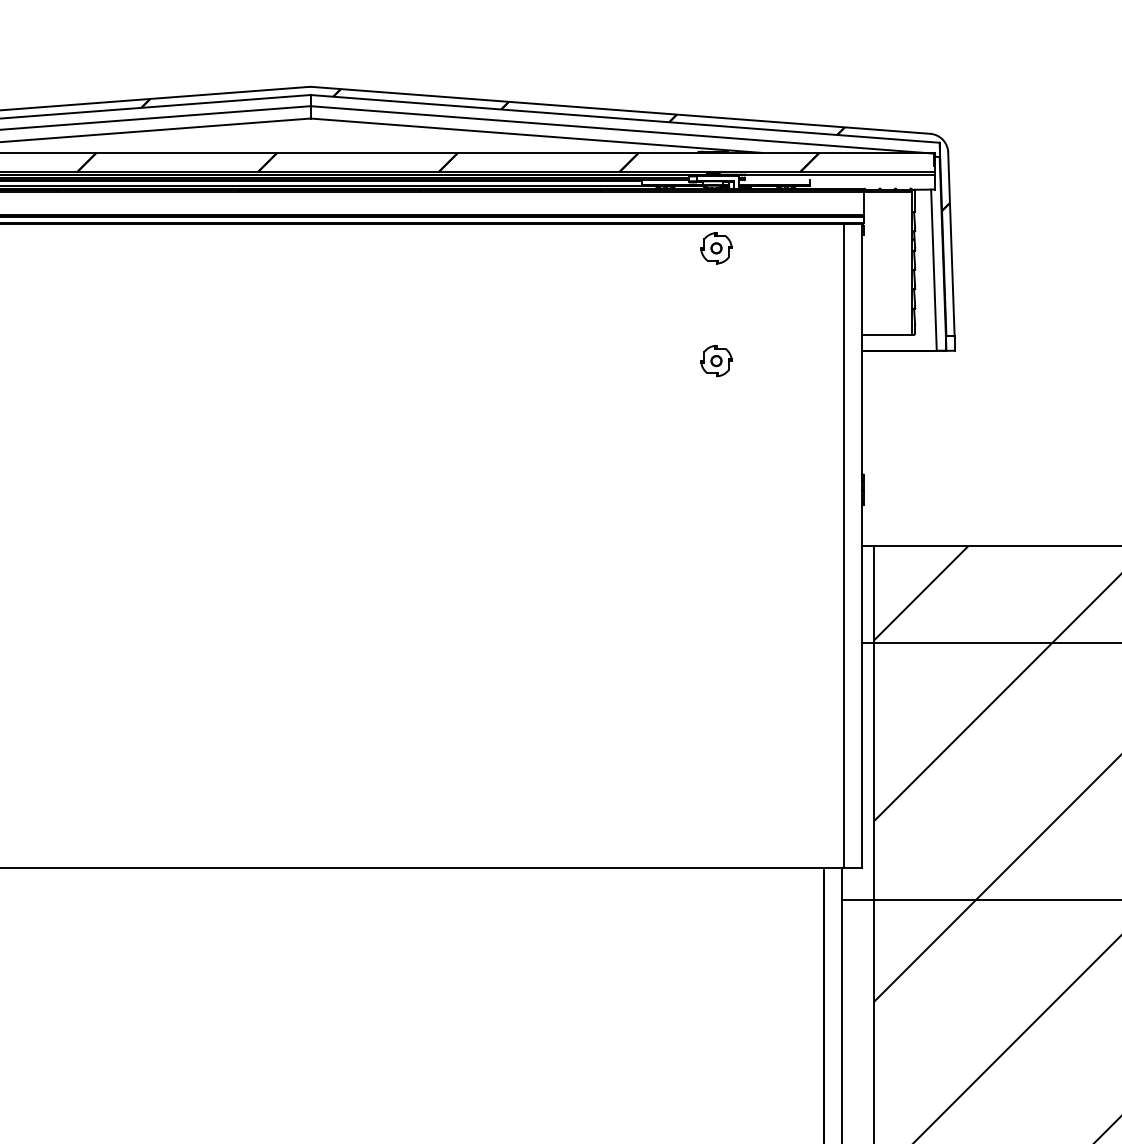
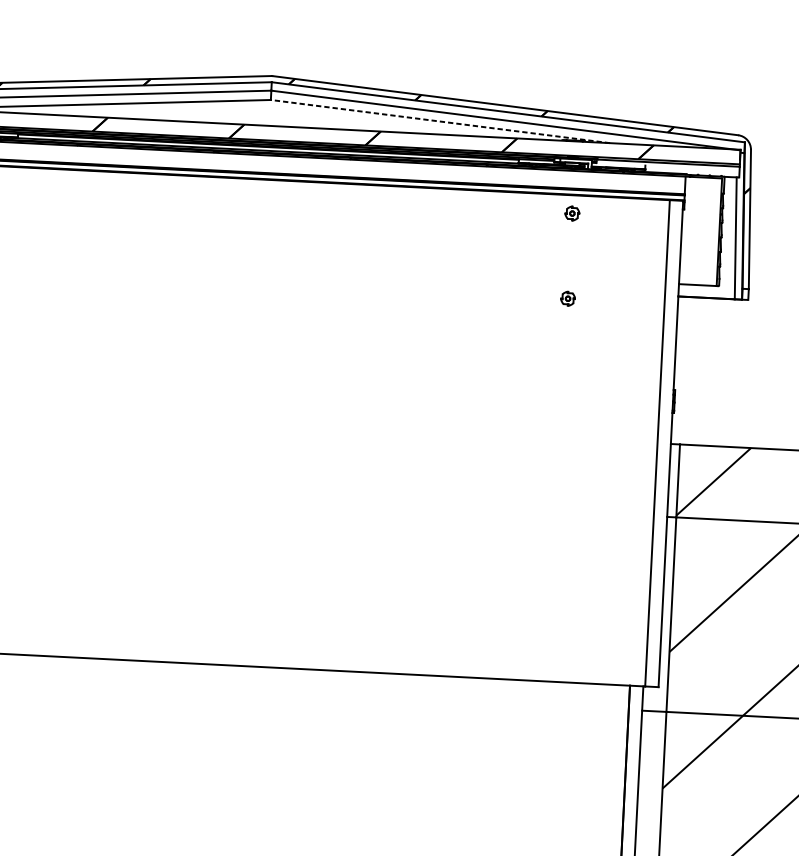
line: (535, 135) -> (440, 121), solid -> dashed
part: (716, 248) -> (572, 213), size x0.6
part: (716, 361) -> (568, 298), size x0.6

